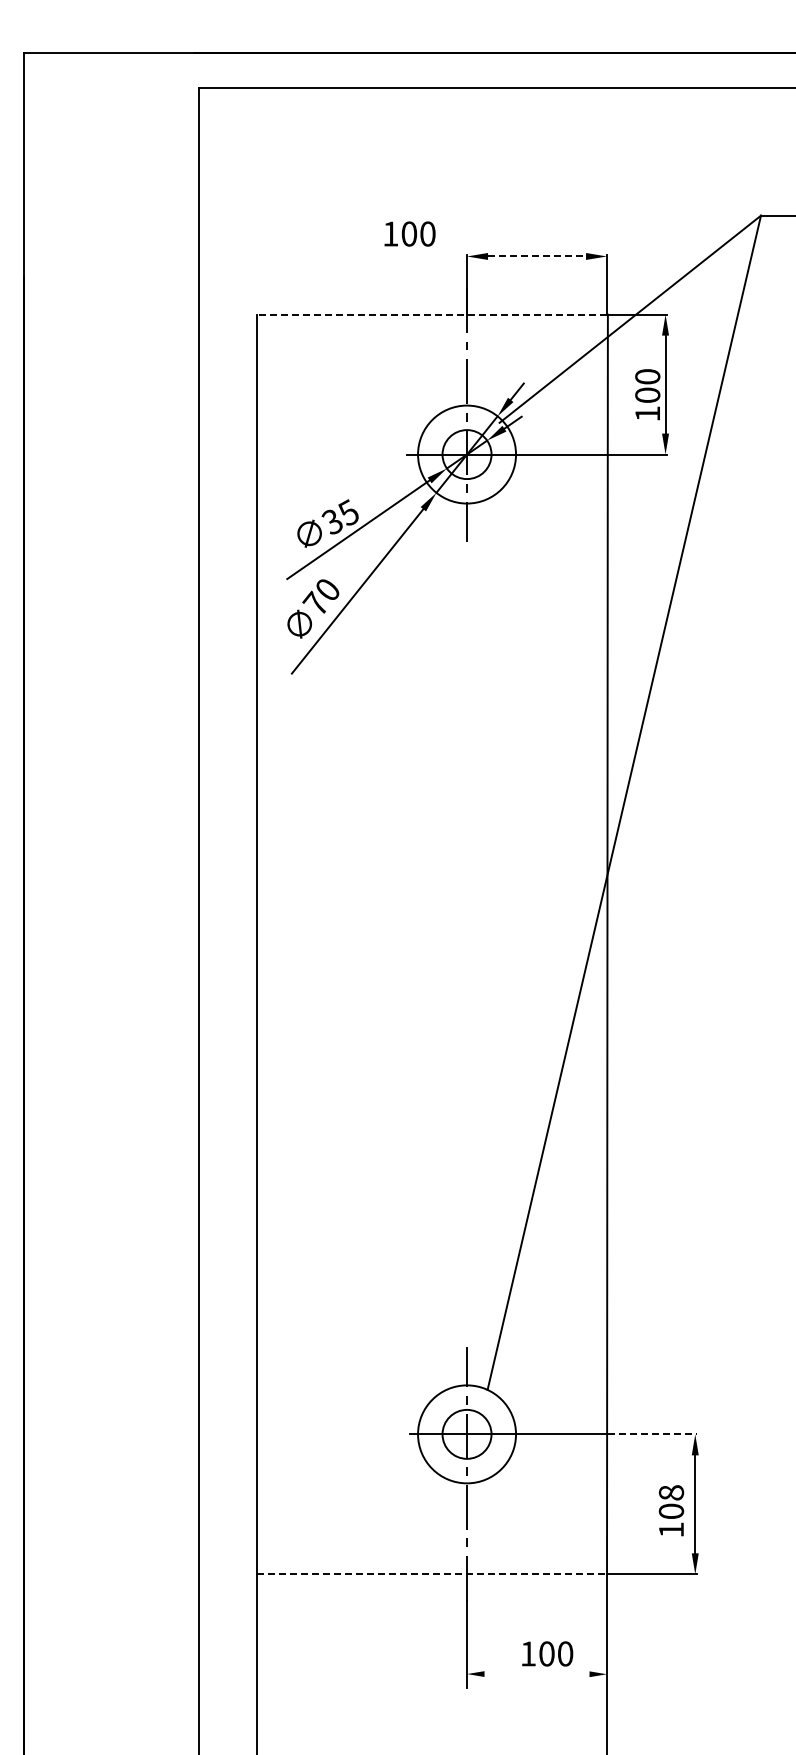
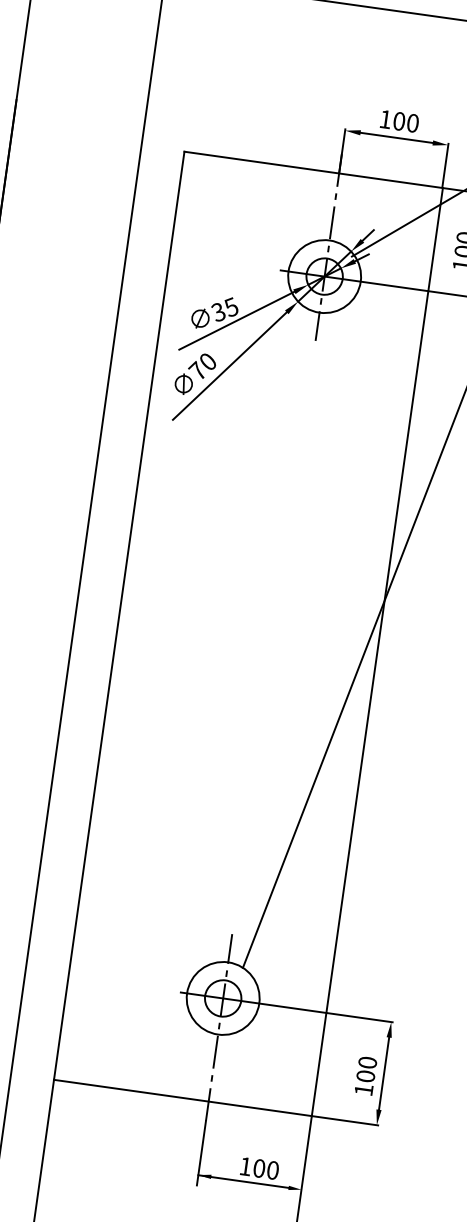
text: (409, 233) -> (399, 121), moved
line: (537, 256) -> (397, 137), dashed -> solid
line: (432, 314) -> (313, 169), dashed -> solid
line: (652, 1434) -> (359, 1017), dashed -> solid
text: (671, 1492) -> (367, 1062), 108 -> 100
line: (432, 1574) -> (183, 1098), dashed -> solid
line: (528, 1674) -> (243, 1181), added

